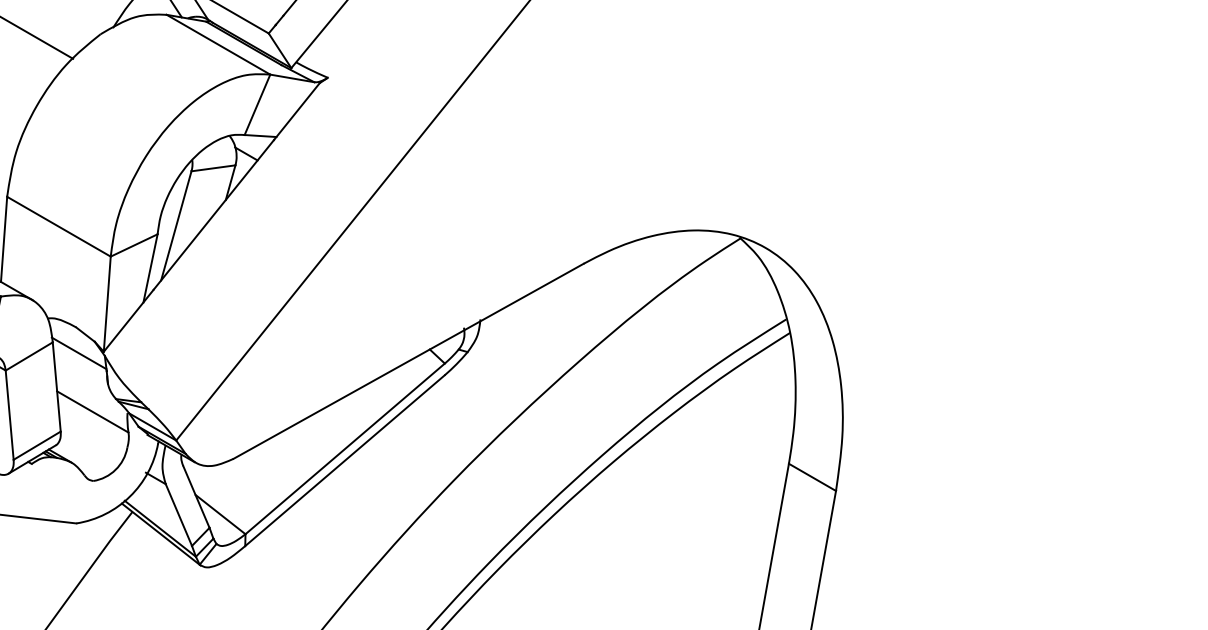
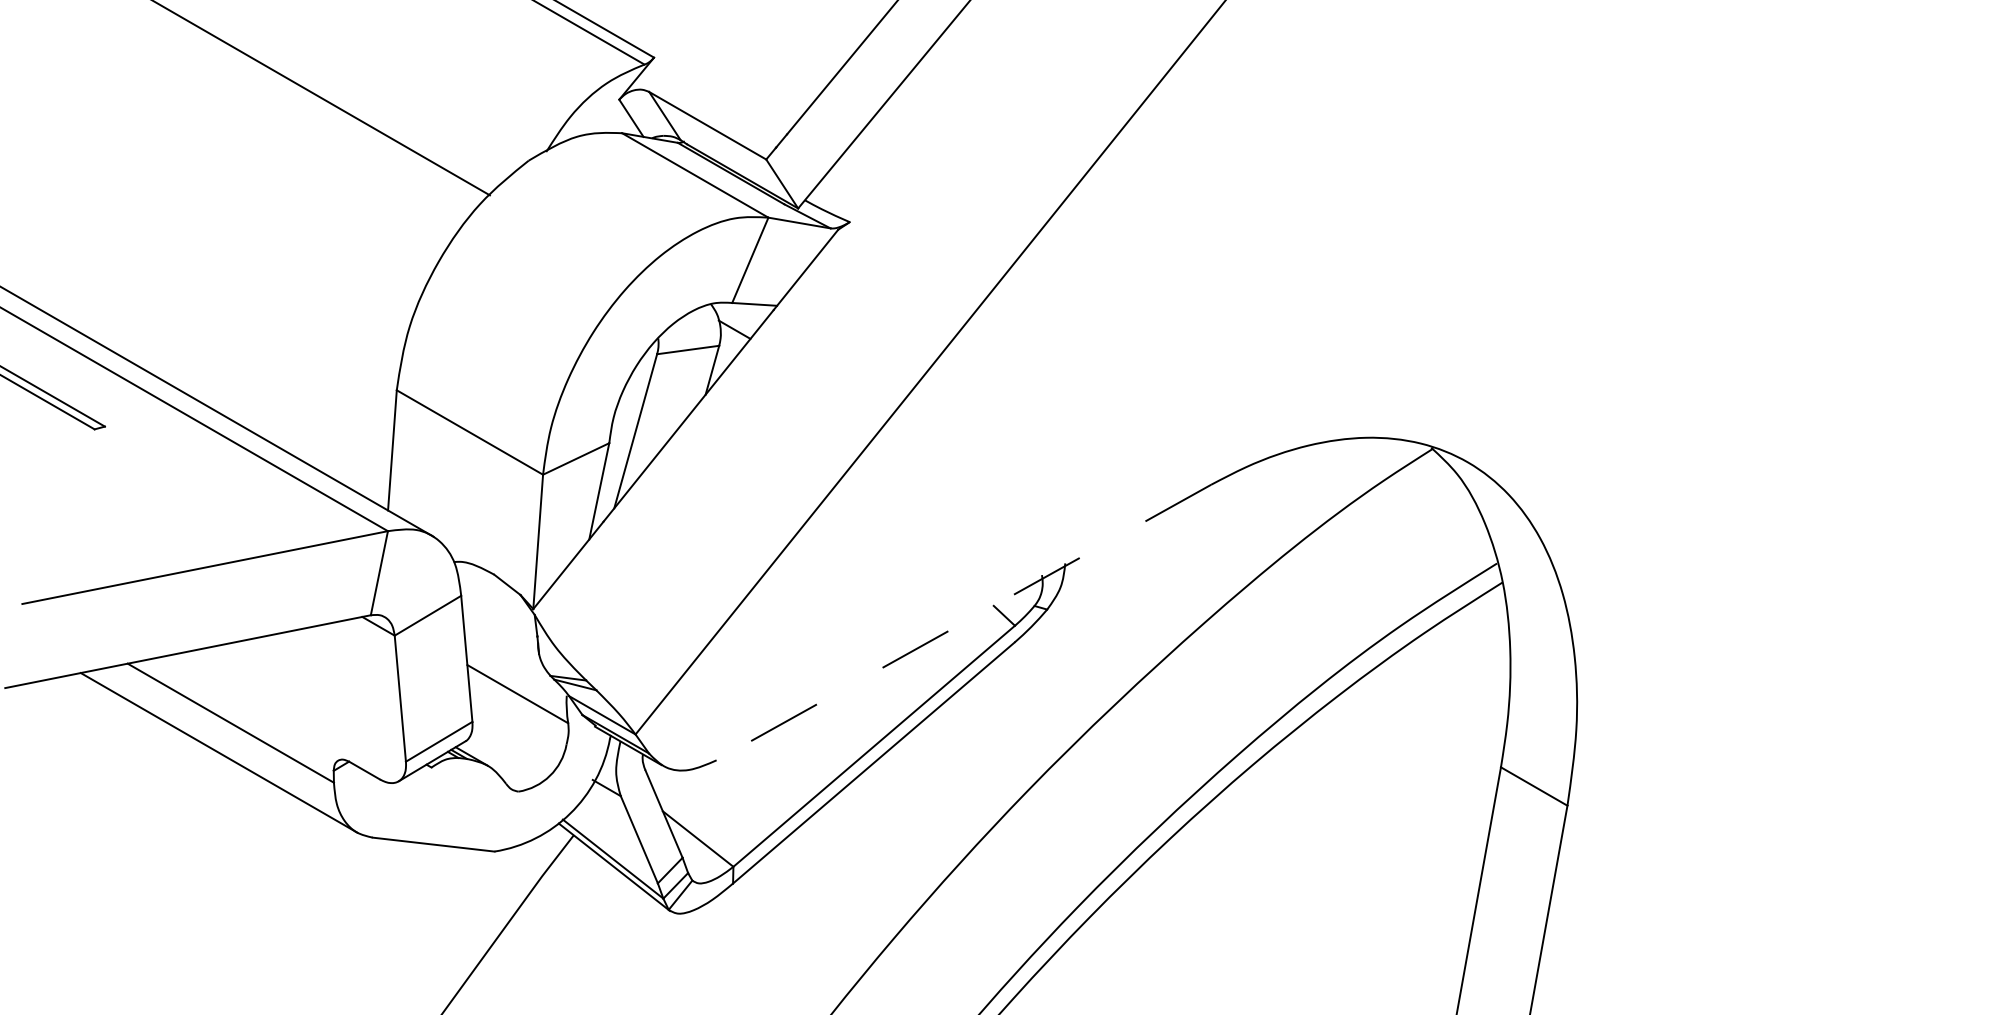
line: (79, 353) -> (498, 611), removed
line: (408, 361) -> (963, 622), solid -> dashed

